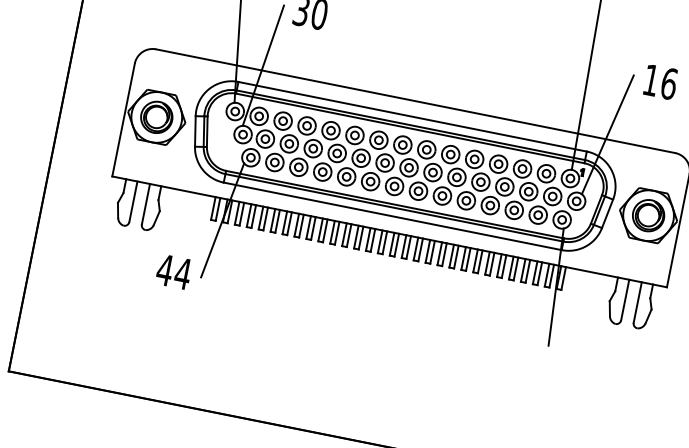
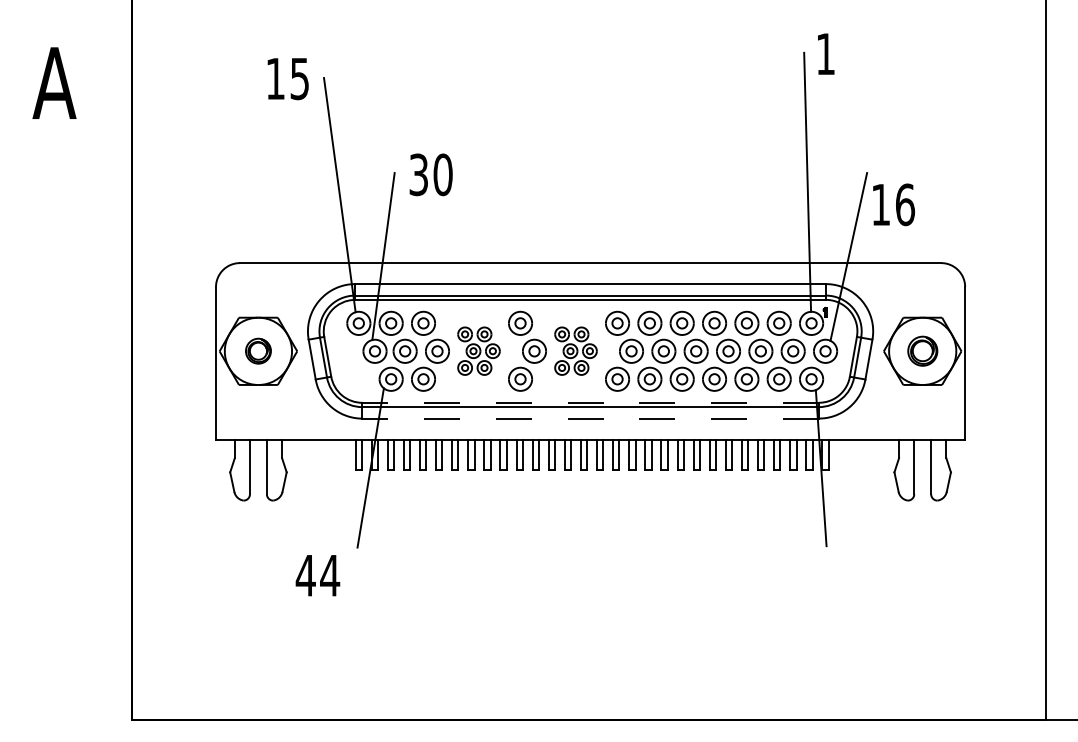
text: (660, 81) -> (893, 204), moved
part: (156, 116) -> (258, 350), size x0.6
part: (319, 149) -> (478, 350), size x0.6
part: (391, 163) -> (575, 350), size x0.6
line: (395, 204) -> (590, 402), solid -> dashed
part: (648, 215) -> (922, 350), size x0.7
line: (392, 216) -> (590, 418), solid -> dashed
text: (173, 271) -> (317, 575), moved

